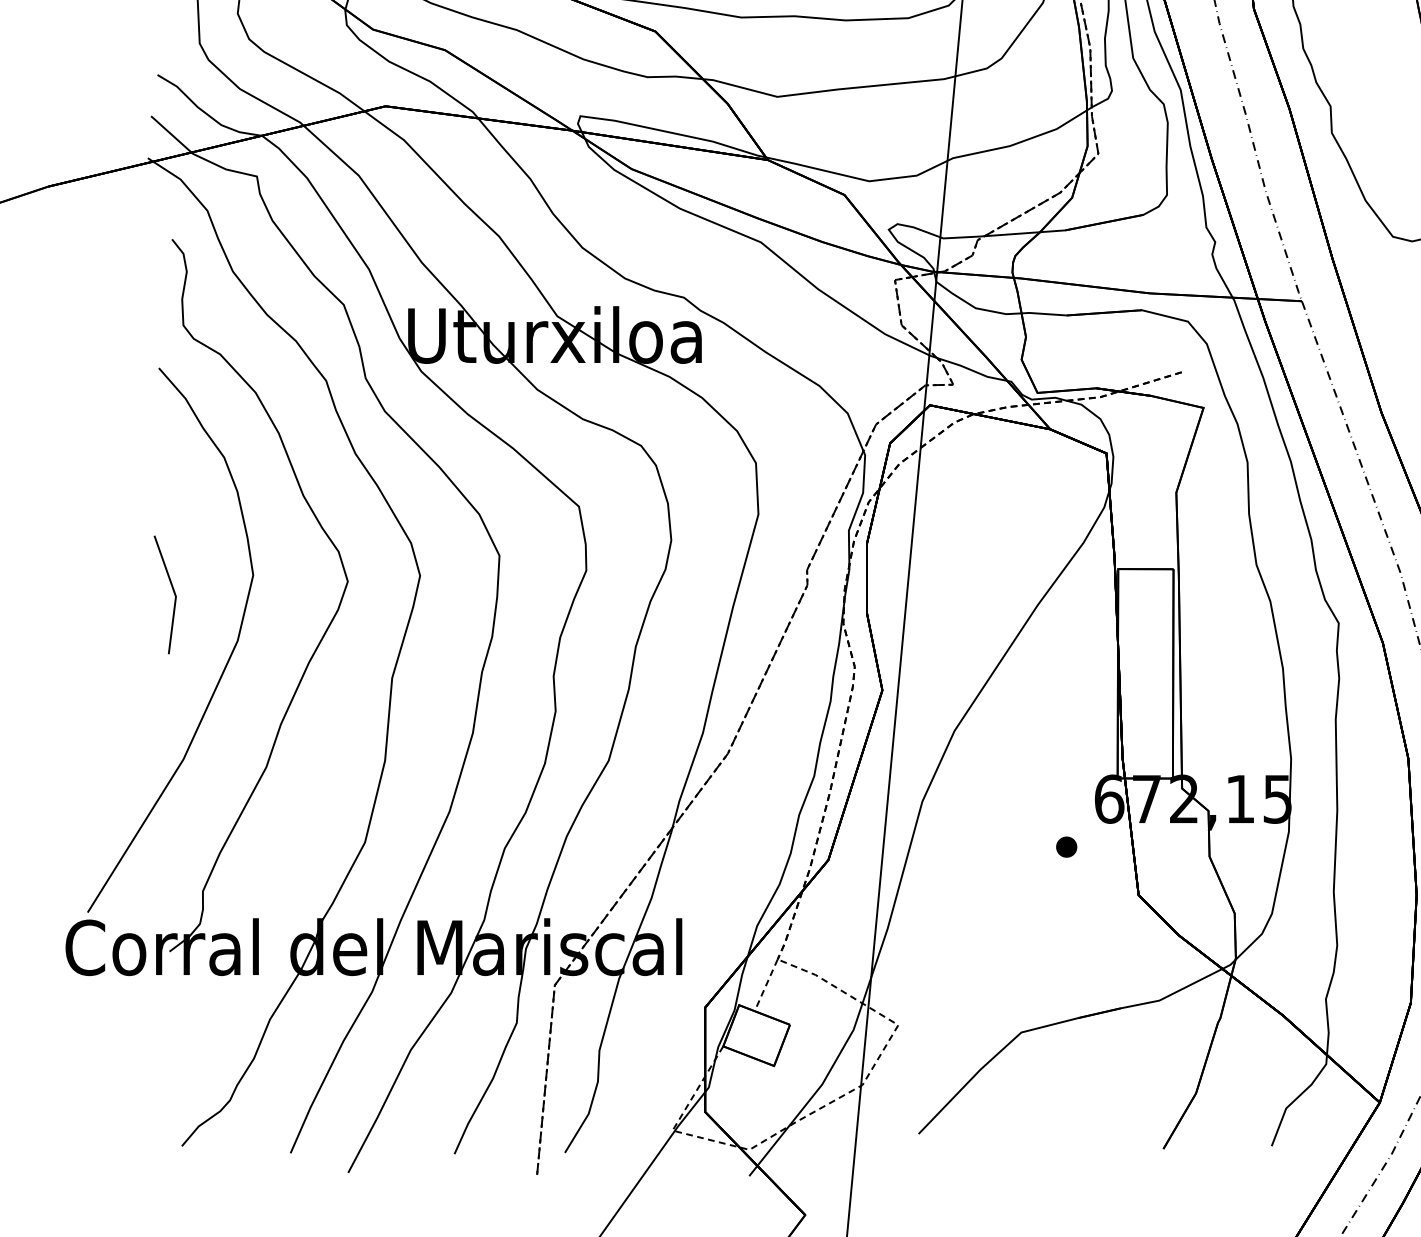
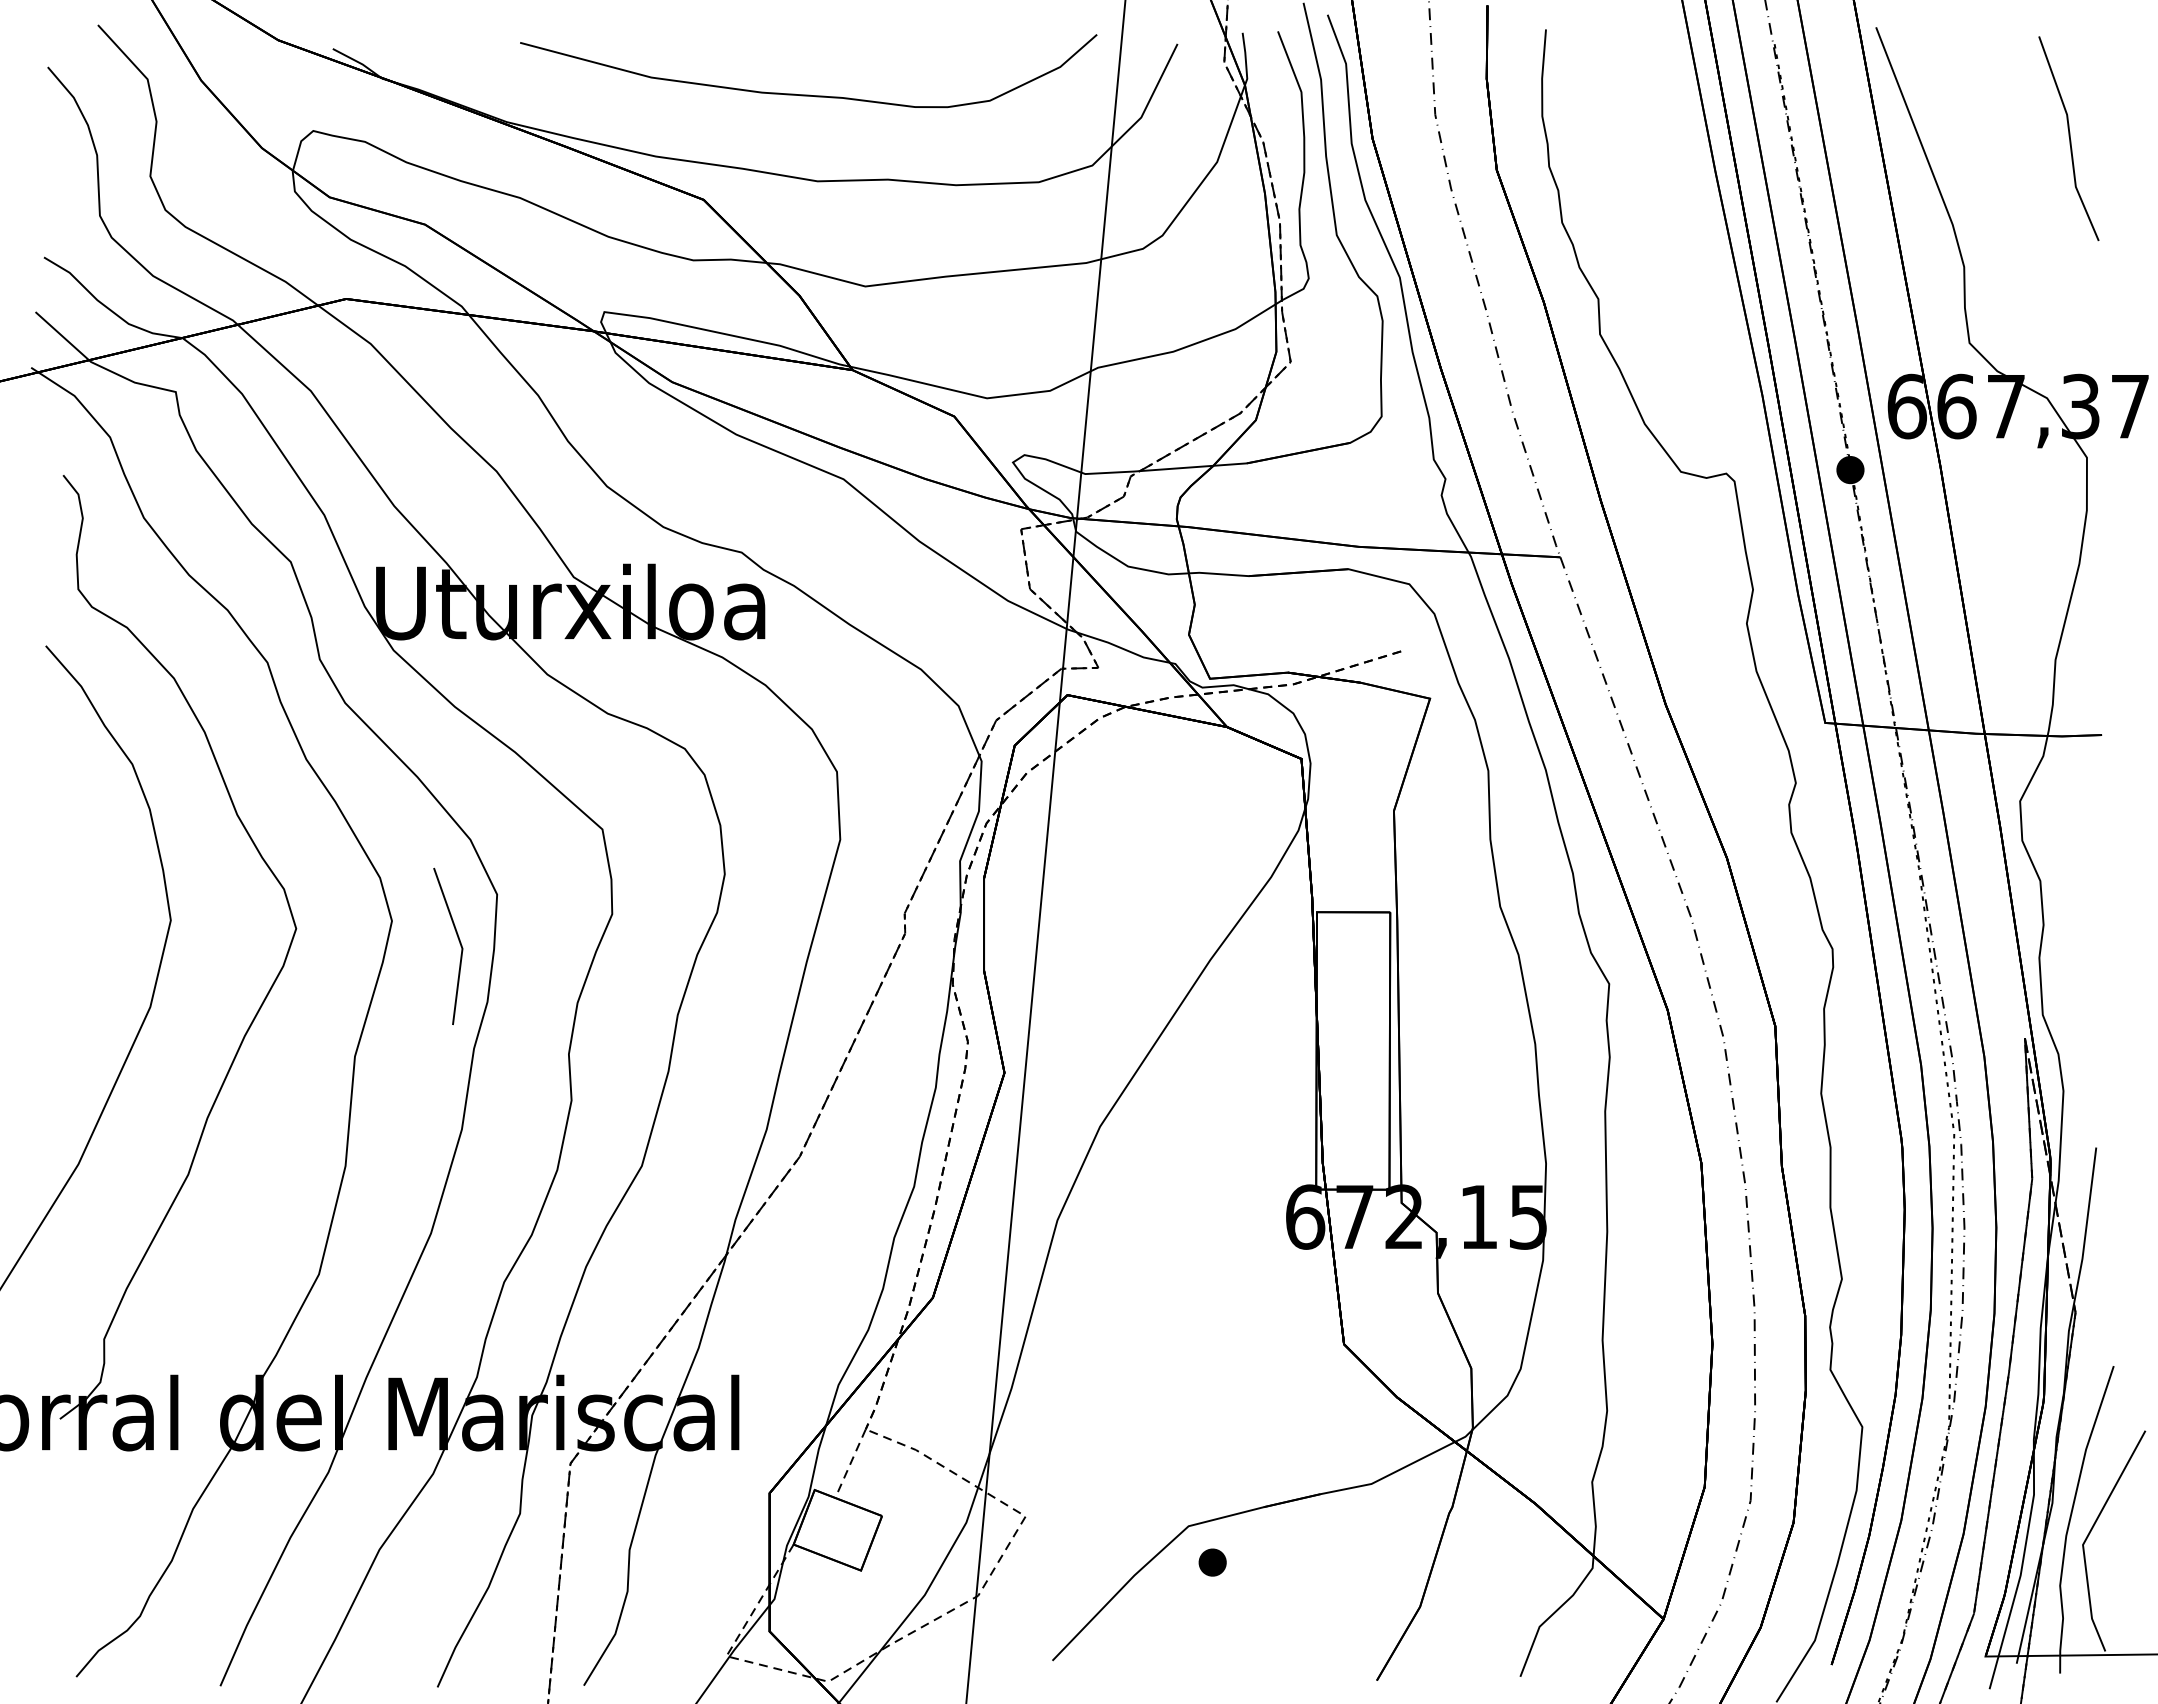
line: (172, 590) -> (458, 940), moved
part: (1066, 847) -> (1212, 1562), moved

